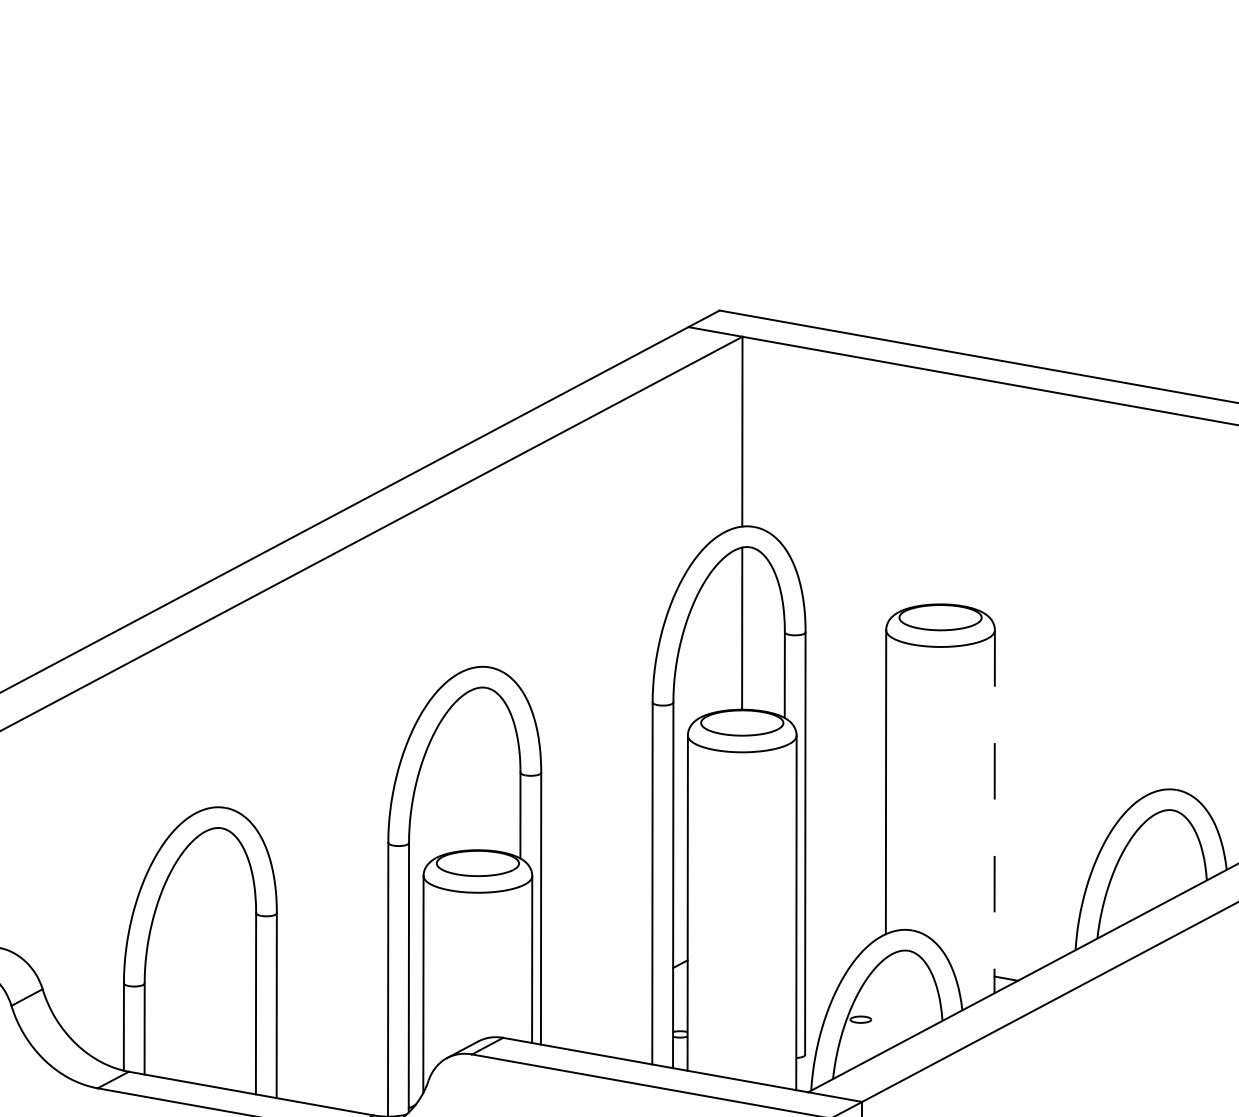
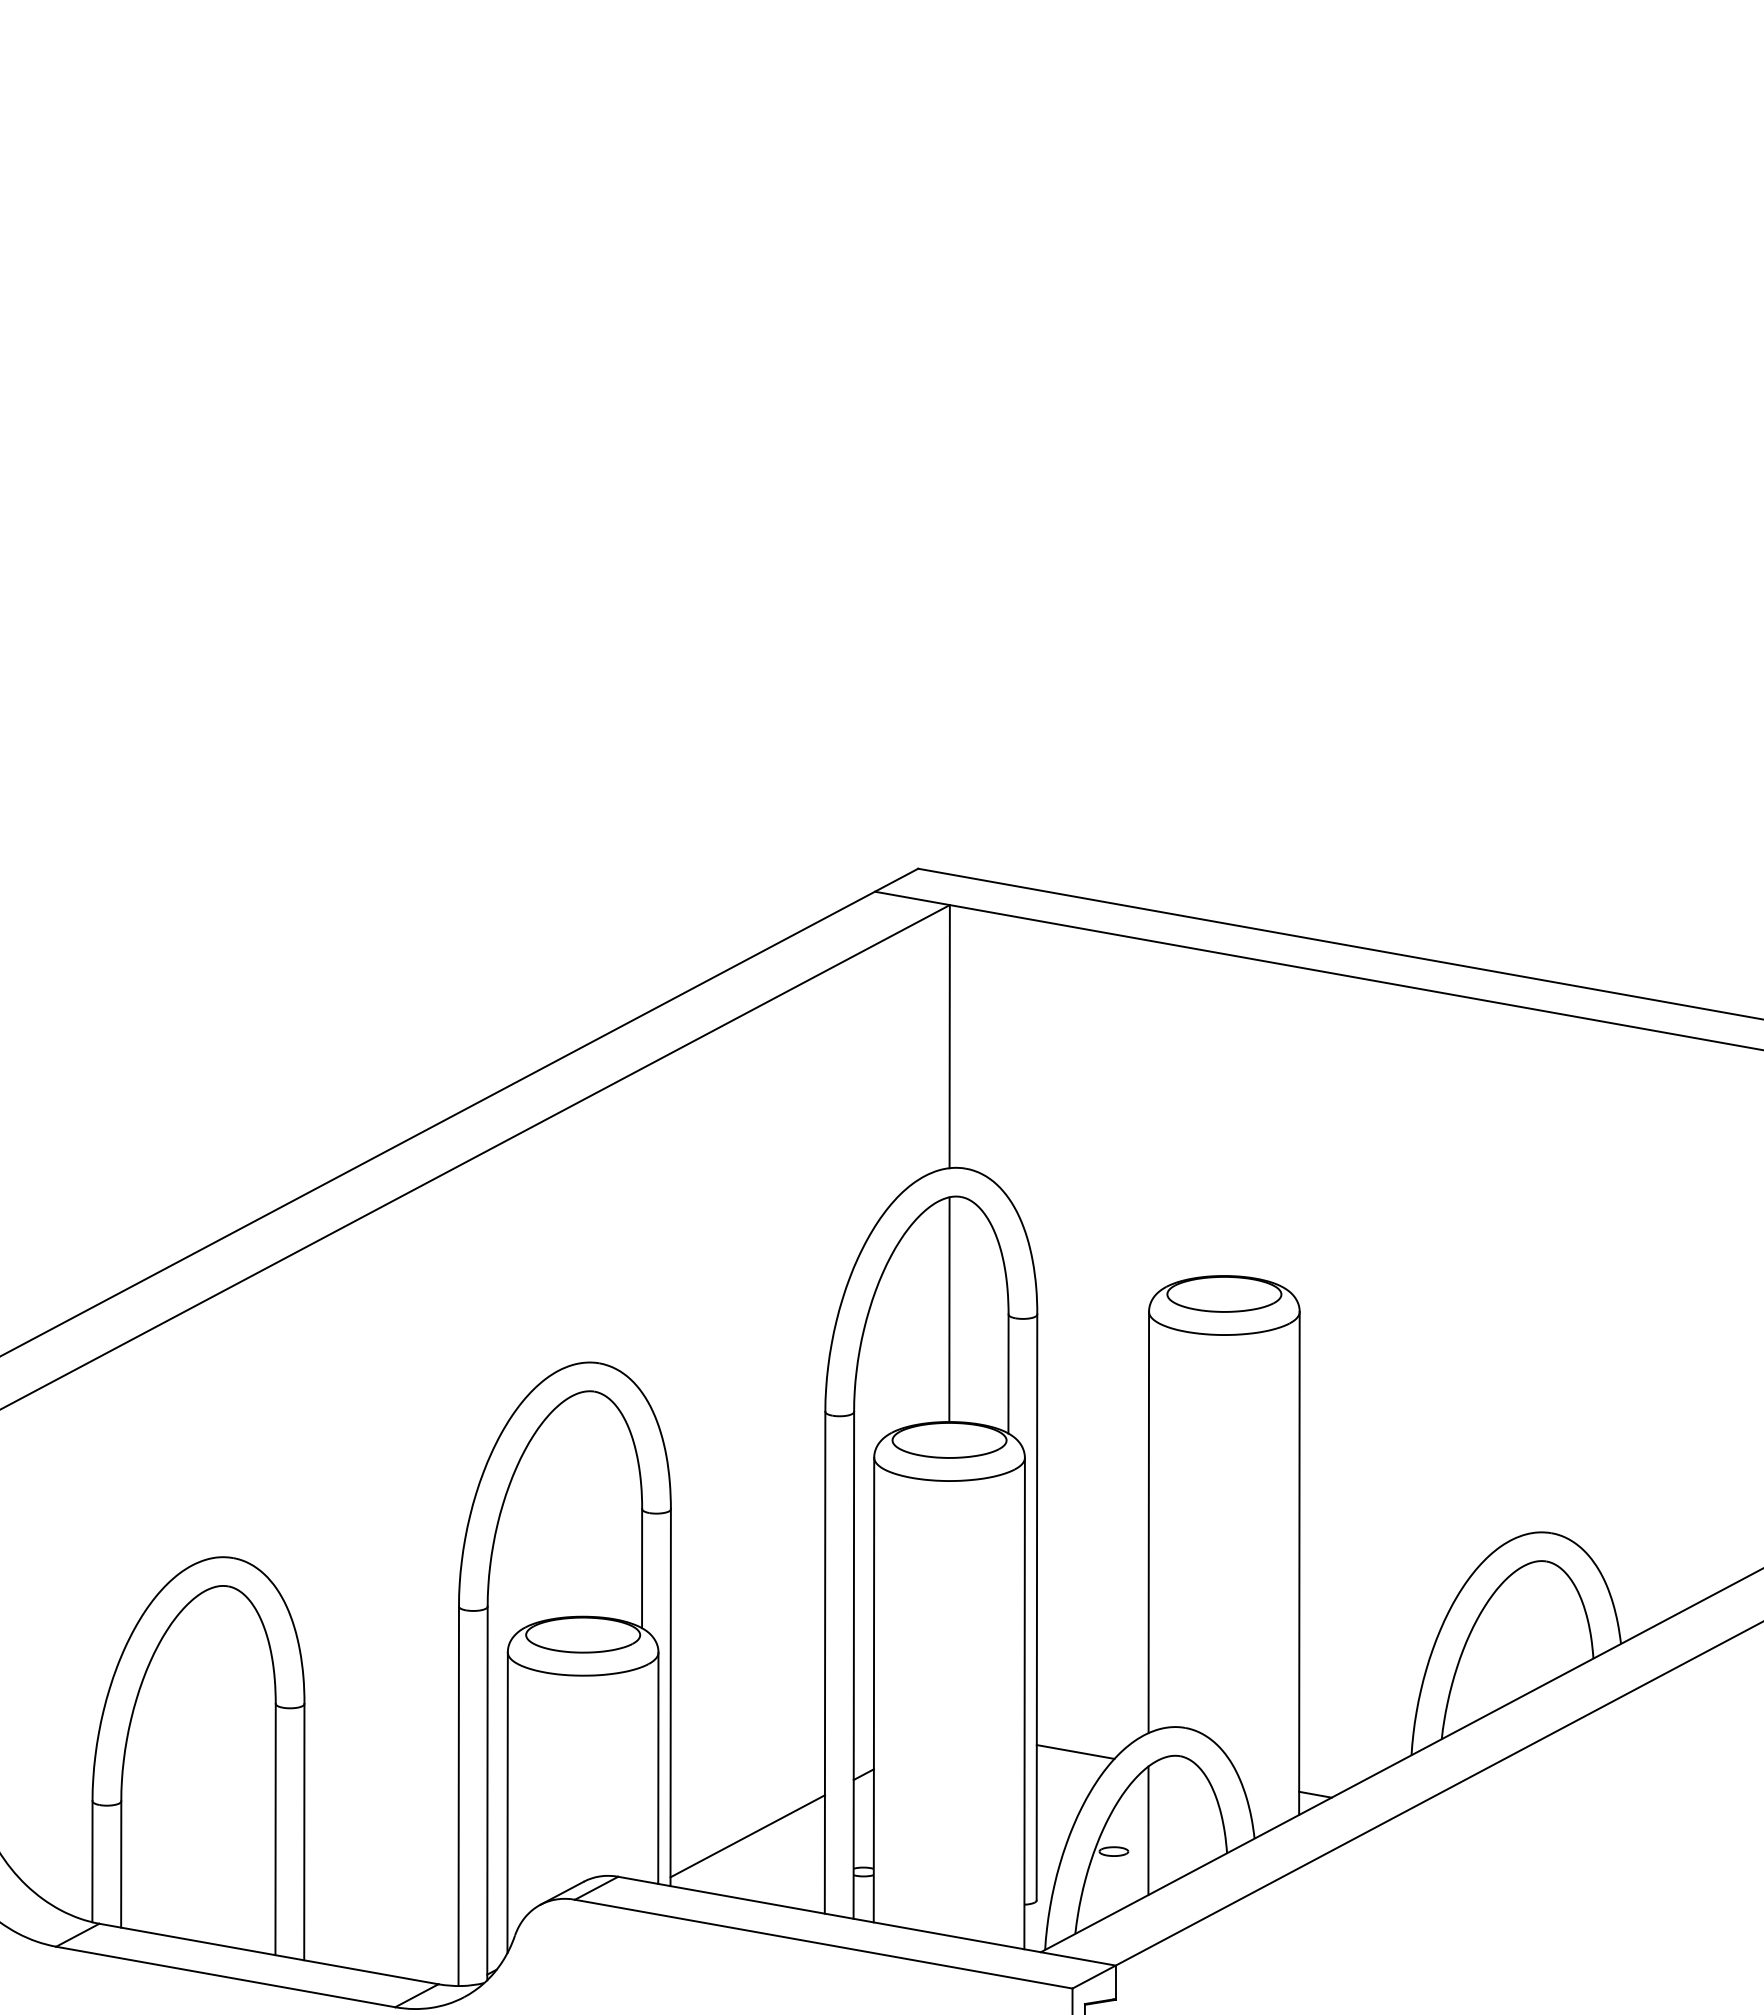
line: (994, 811) -> (1299, 1563), dashed -> solid
line: (833, 947) -> (1075, 1751), added
line: (885, 1004) -> (1148, 1830), added
line: (596, 1008) -> (747, 1836), added

